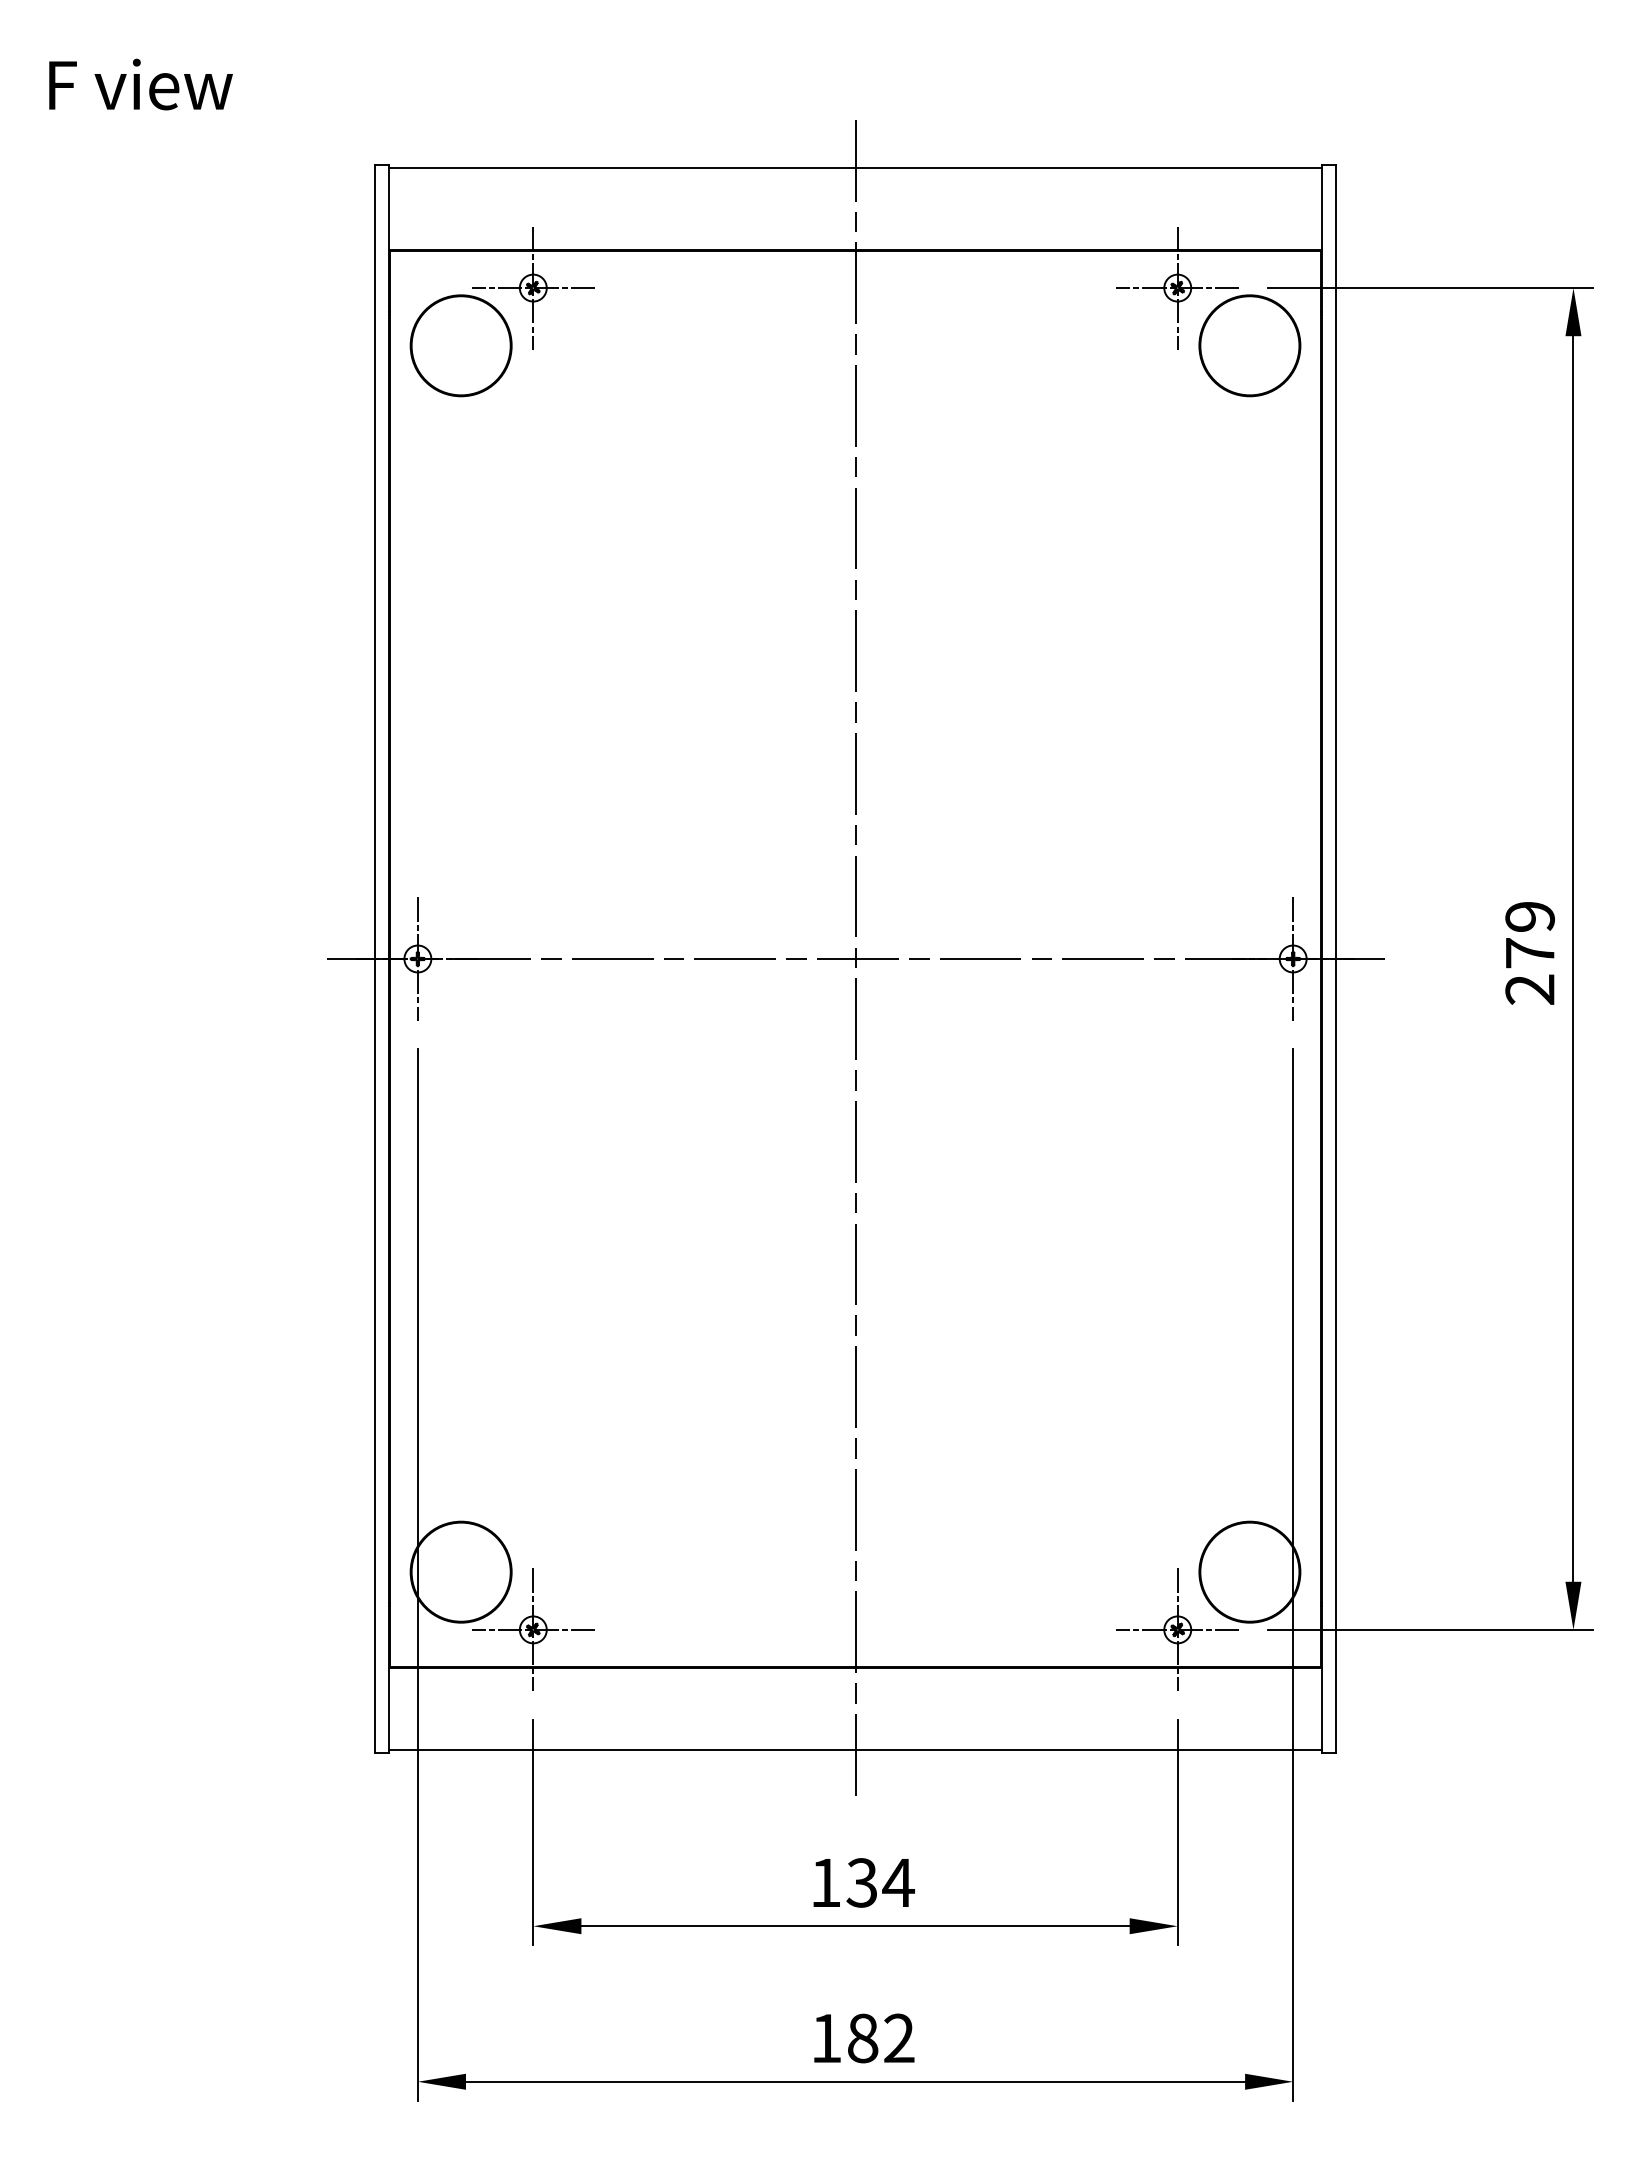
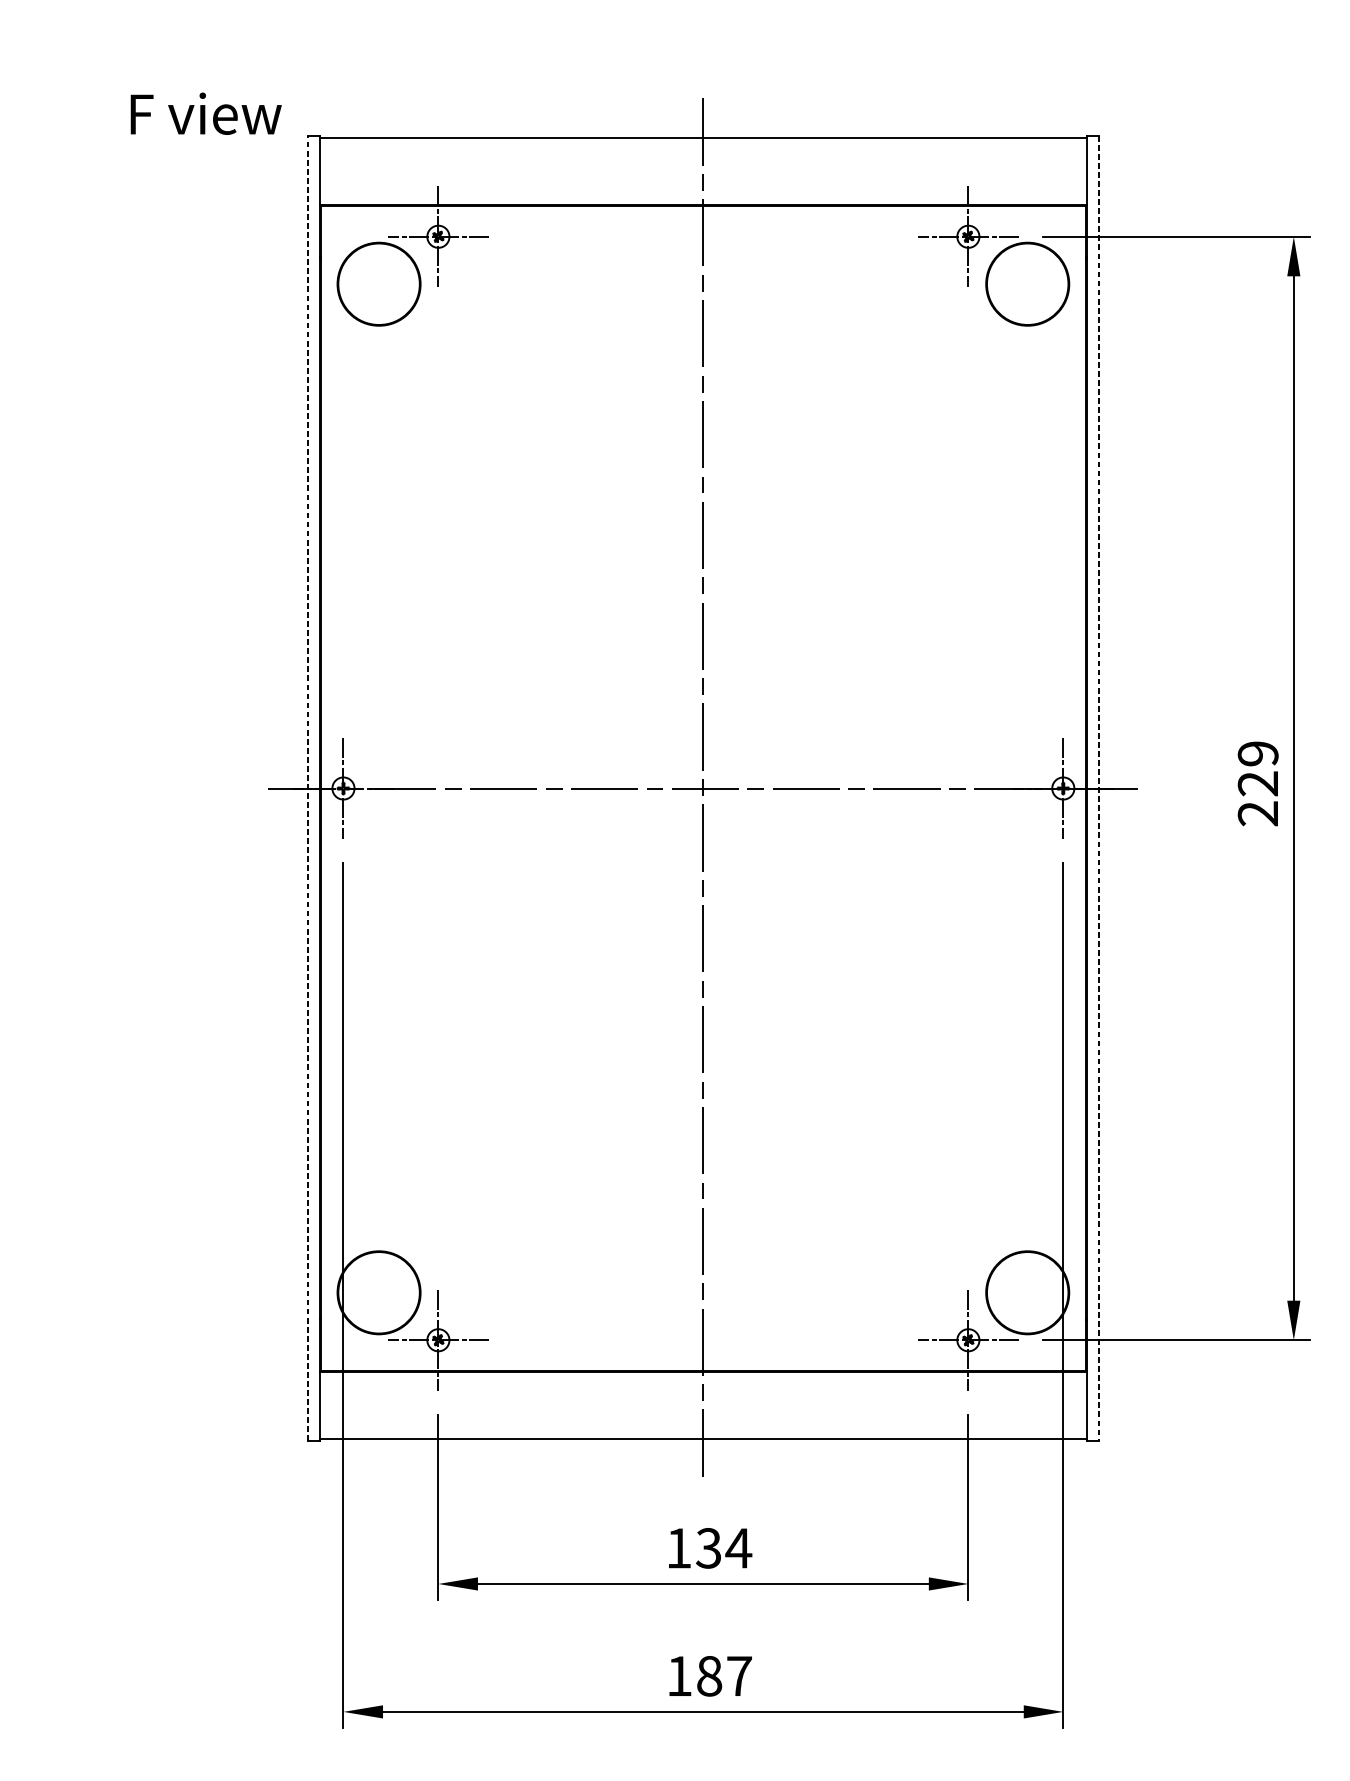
text: (140, 84) -> (205, 113), moved
text: (1529, 953) -> (1257, 783), 279 -> 229
line: (374, 959) -> (307, 788), solid -> dashed
line: (1336, 959) -> (1098, 788), solid -> dashed
text: (899, 2037) -> (739, 1675), 182 -> 187

